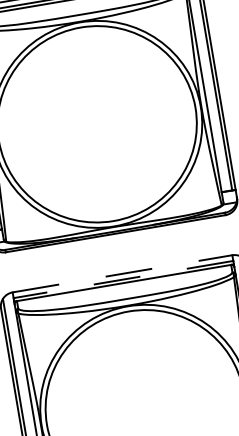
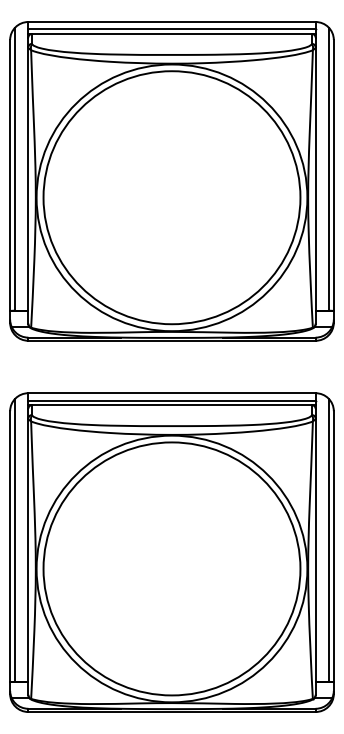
line: (122, 274) -> (171, 393), dashed -> solid
line: (123, 279) -> (171, 400), dashed -> solid

